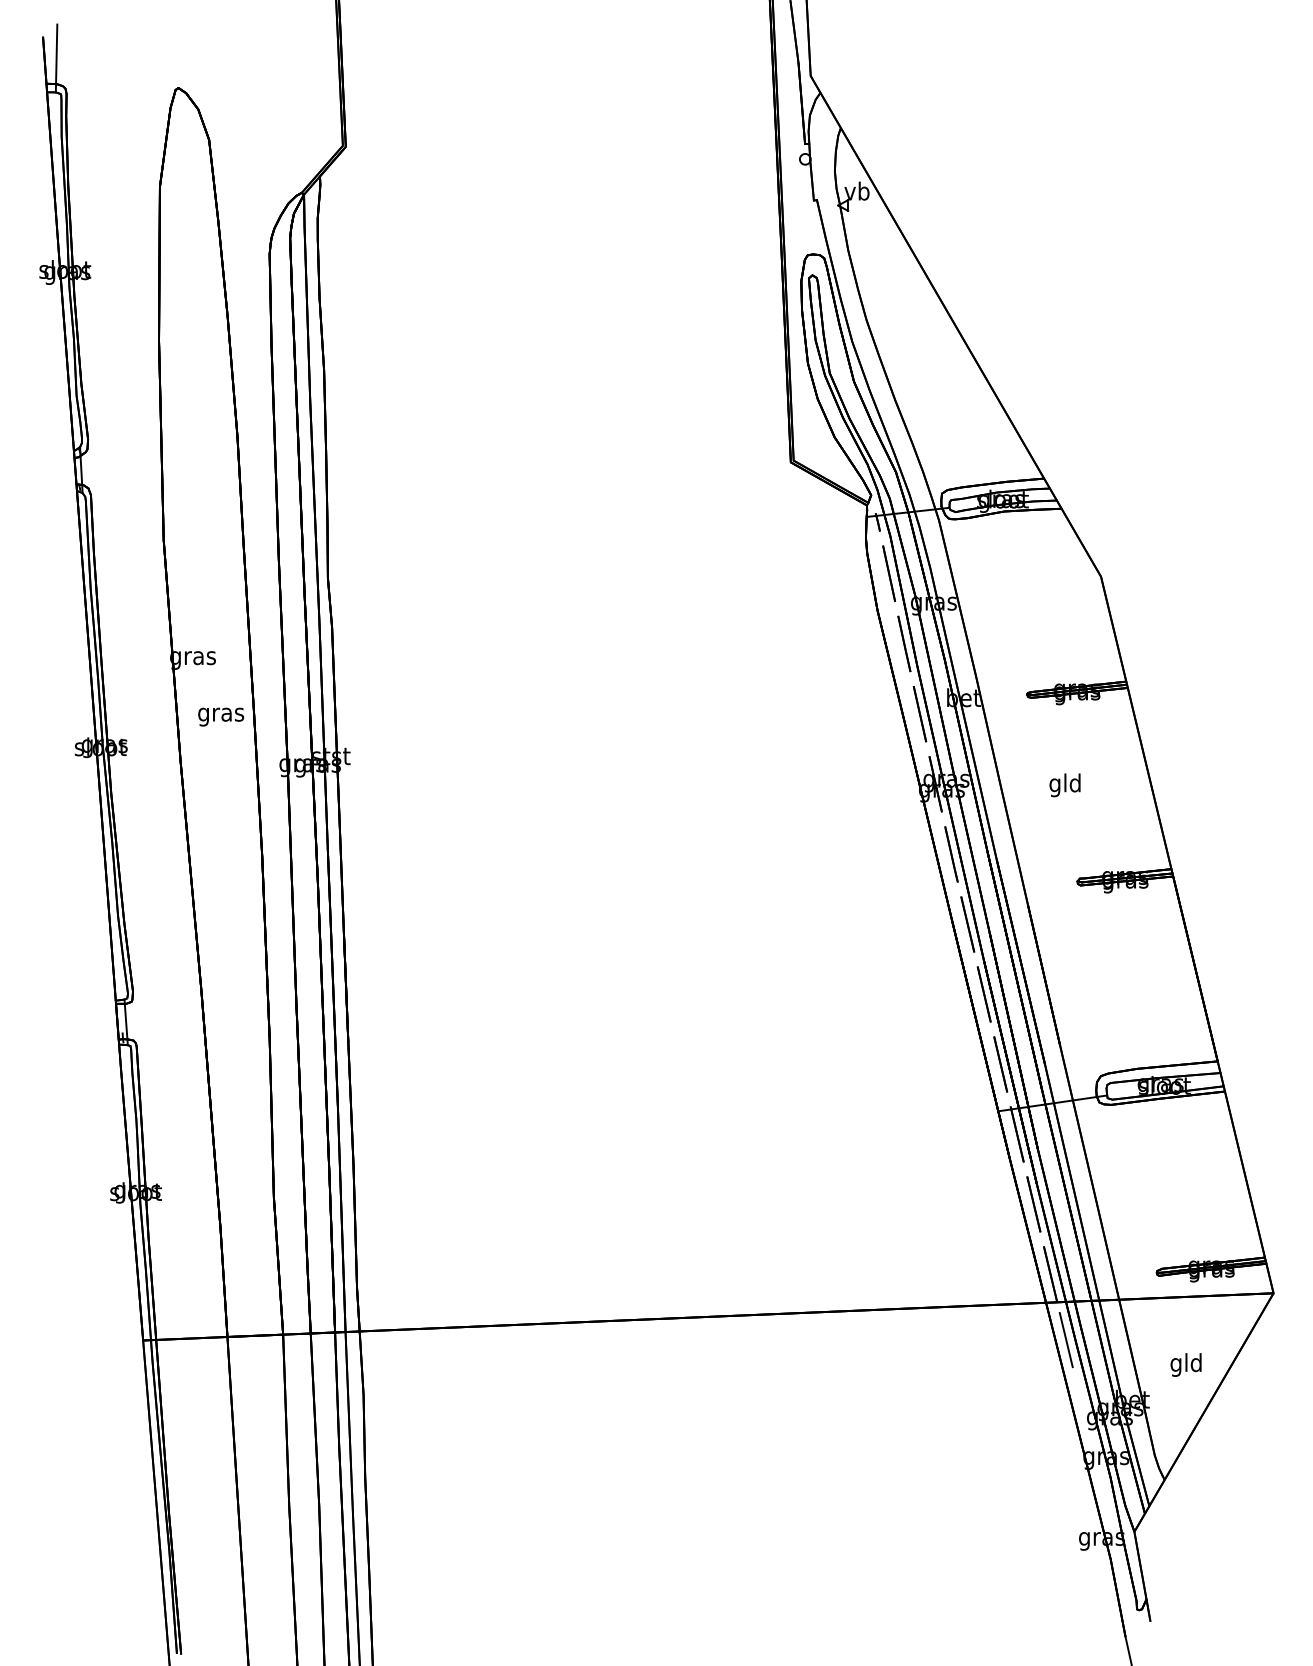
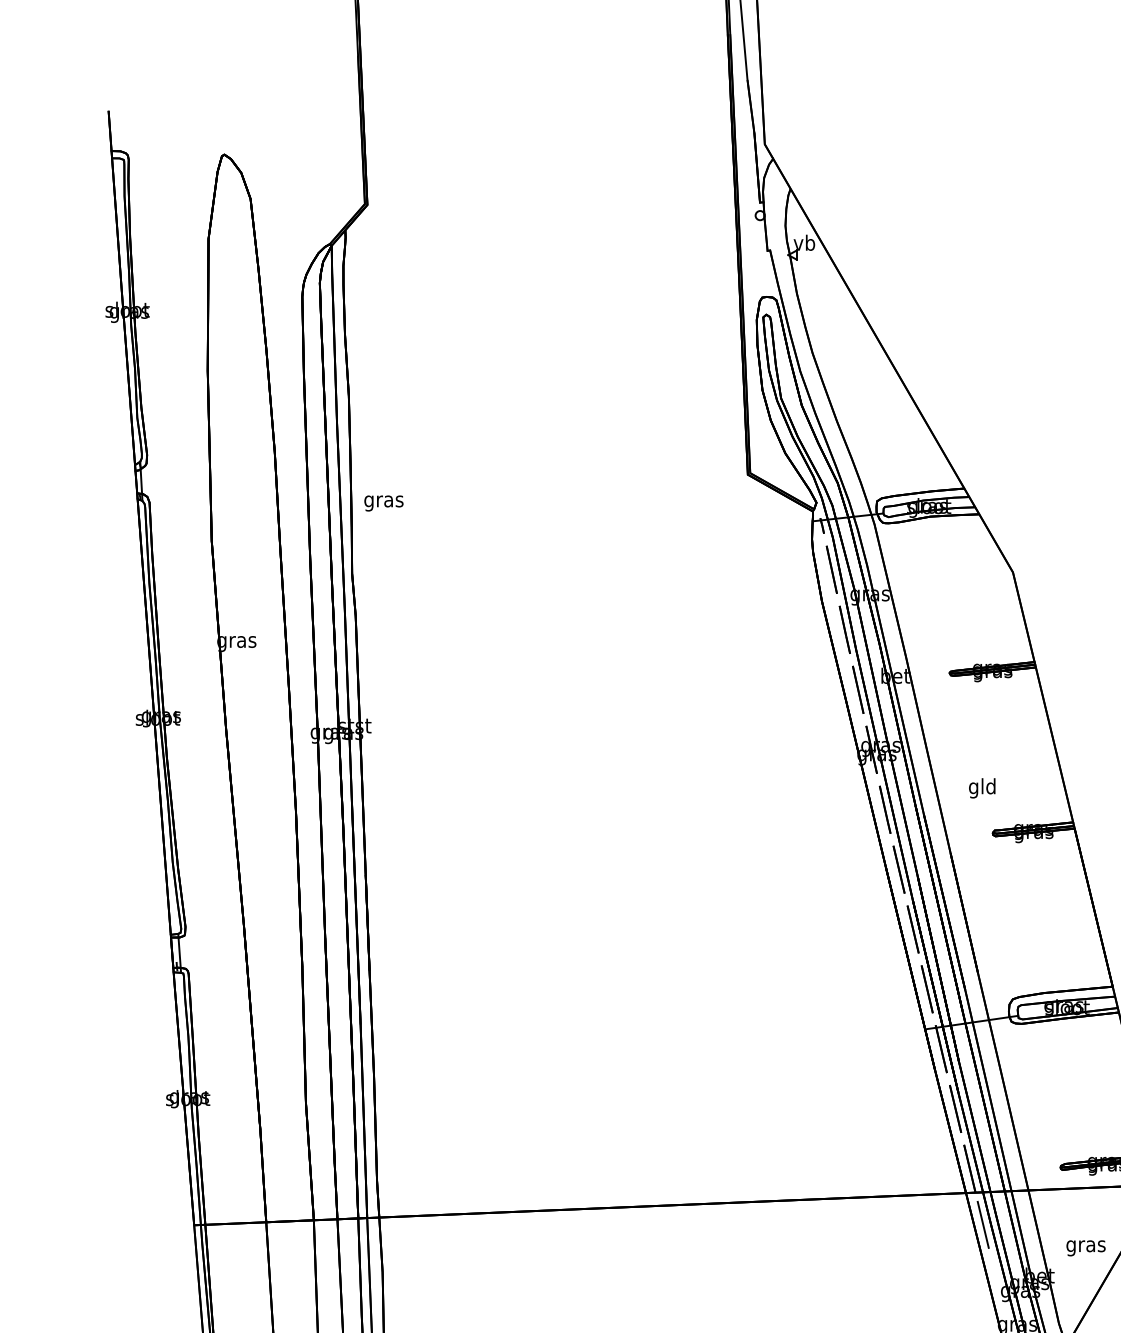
line: (56, 58) -> (120, 129), removed
text: (221, 716) -> (384, 502), moved
text: (1064, 785) -> (981, 788), moved
text: (1186, 1364) -> (1086, 1245), gld -> gras

